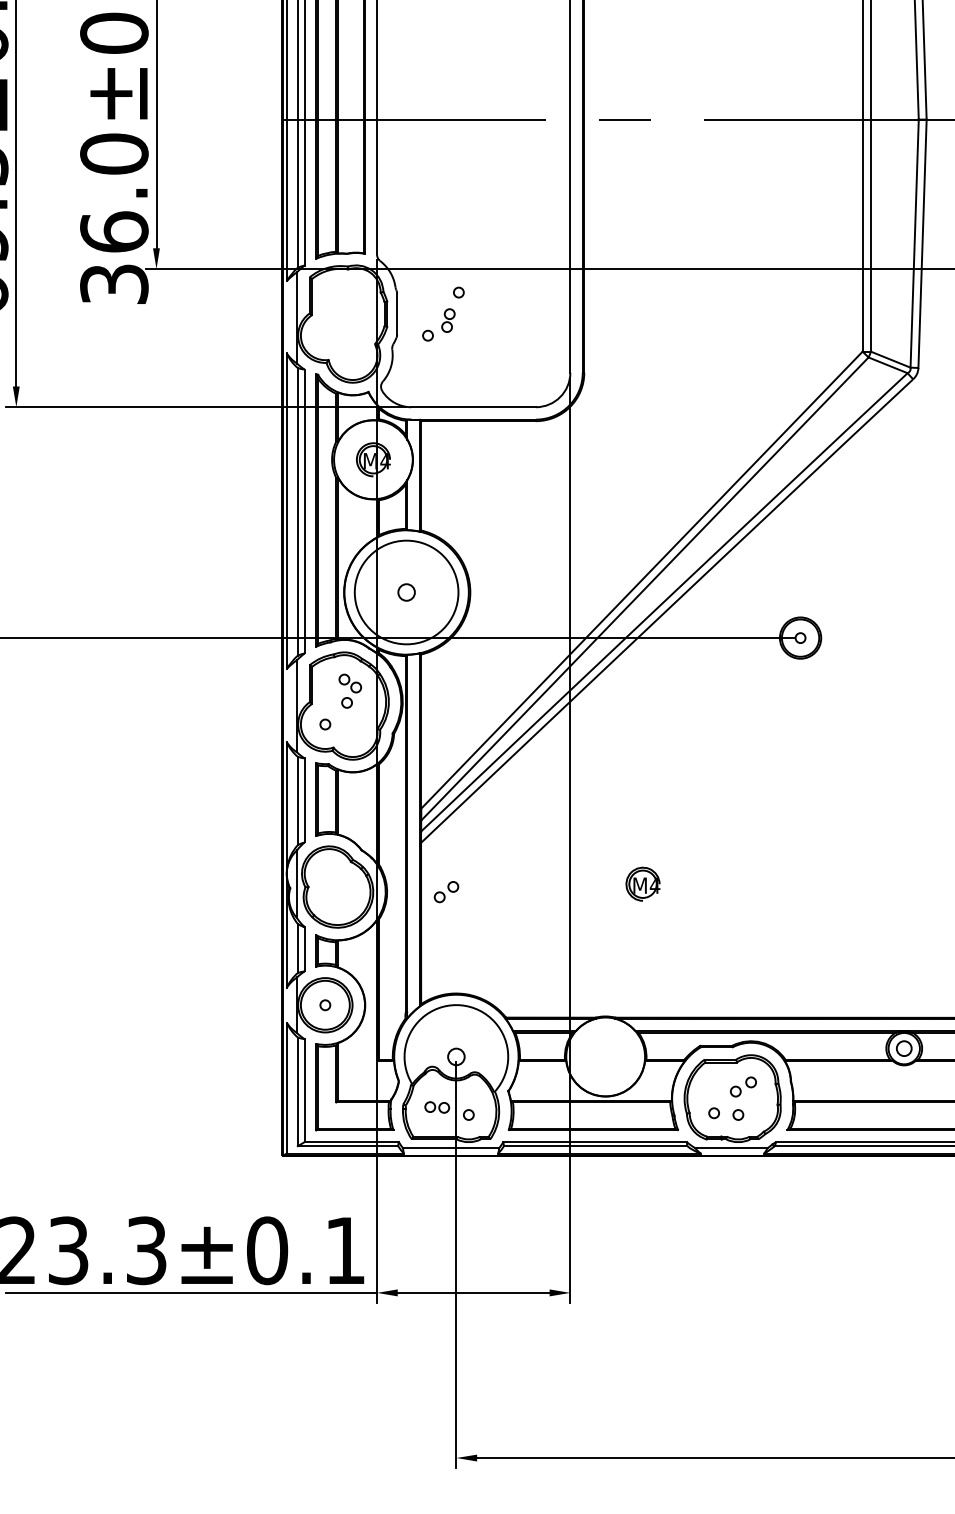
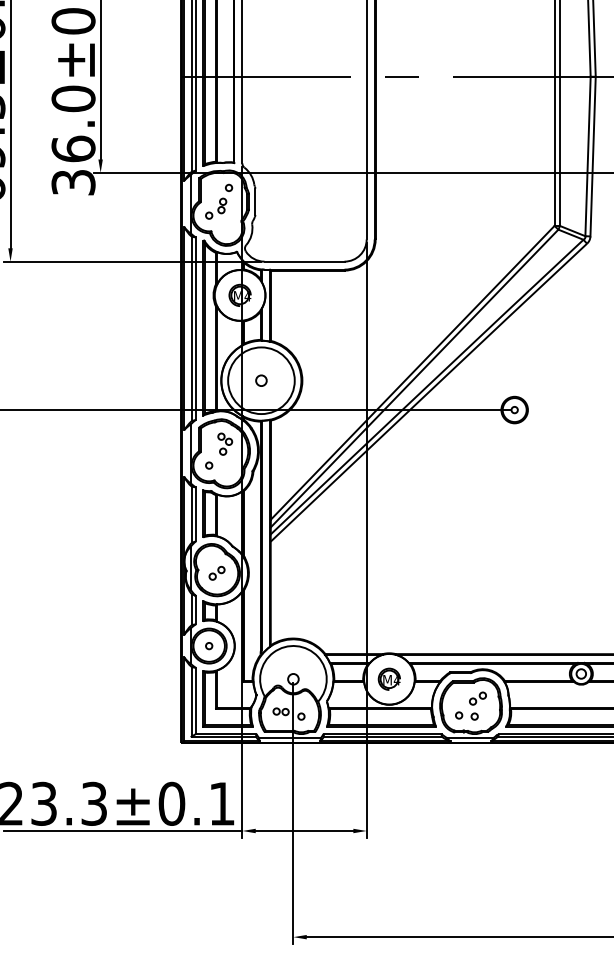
part: (444, 313) -> (219, 201), moved
part: (641, 883) -> (388, 678), moved
part: (445, 890) -> (216, 572), moved

